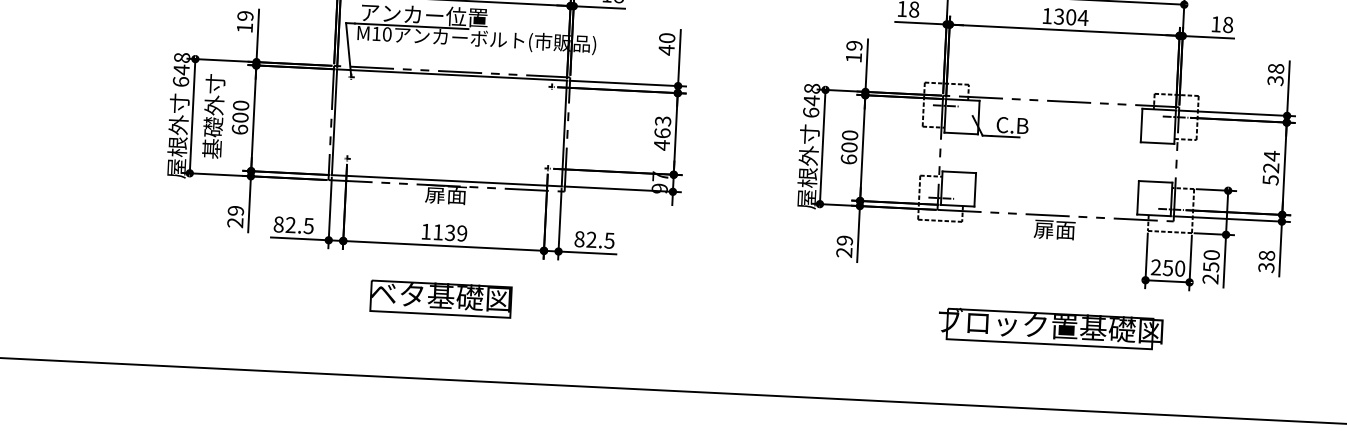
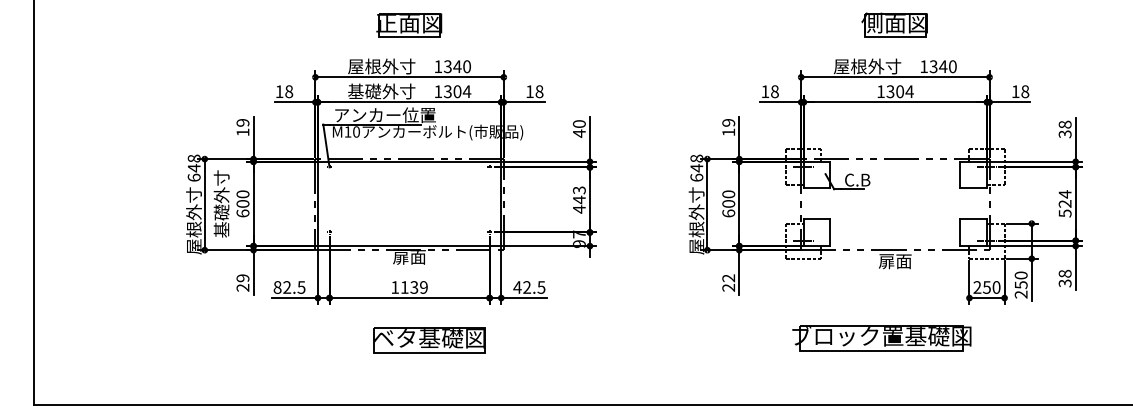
text: (662, 132) -> (579, 199), 463 -> 443
text: (579, 239) -> (517, 287), 82.5 -> 42.5
text: (845, 240) -> (729, 278), 29 -> 22
part: (440, 299) -> (429, 340), moved
part: (1050, 328) -> (881, 338), moved

